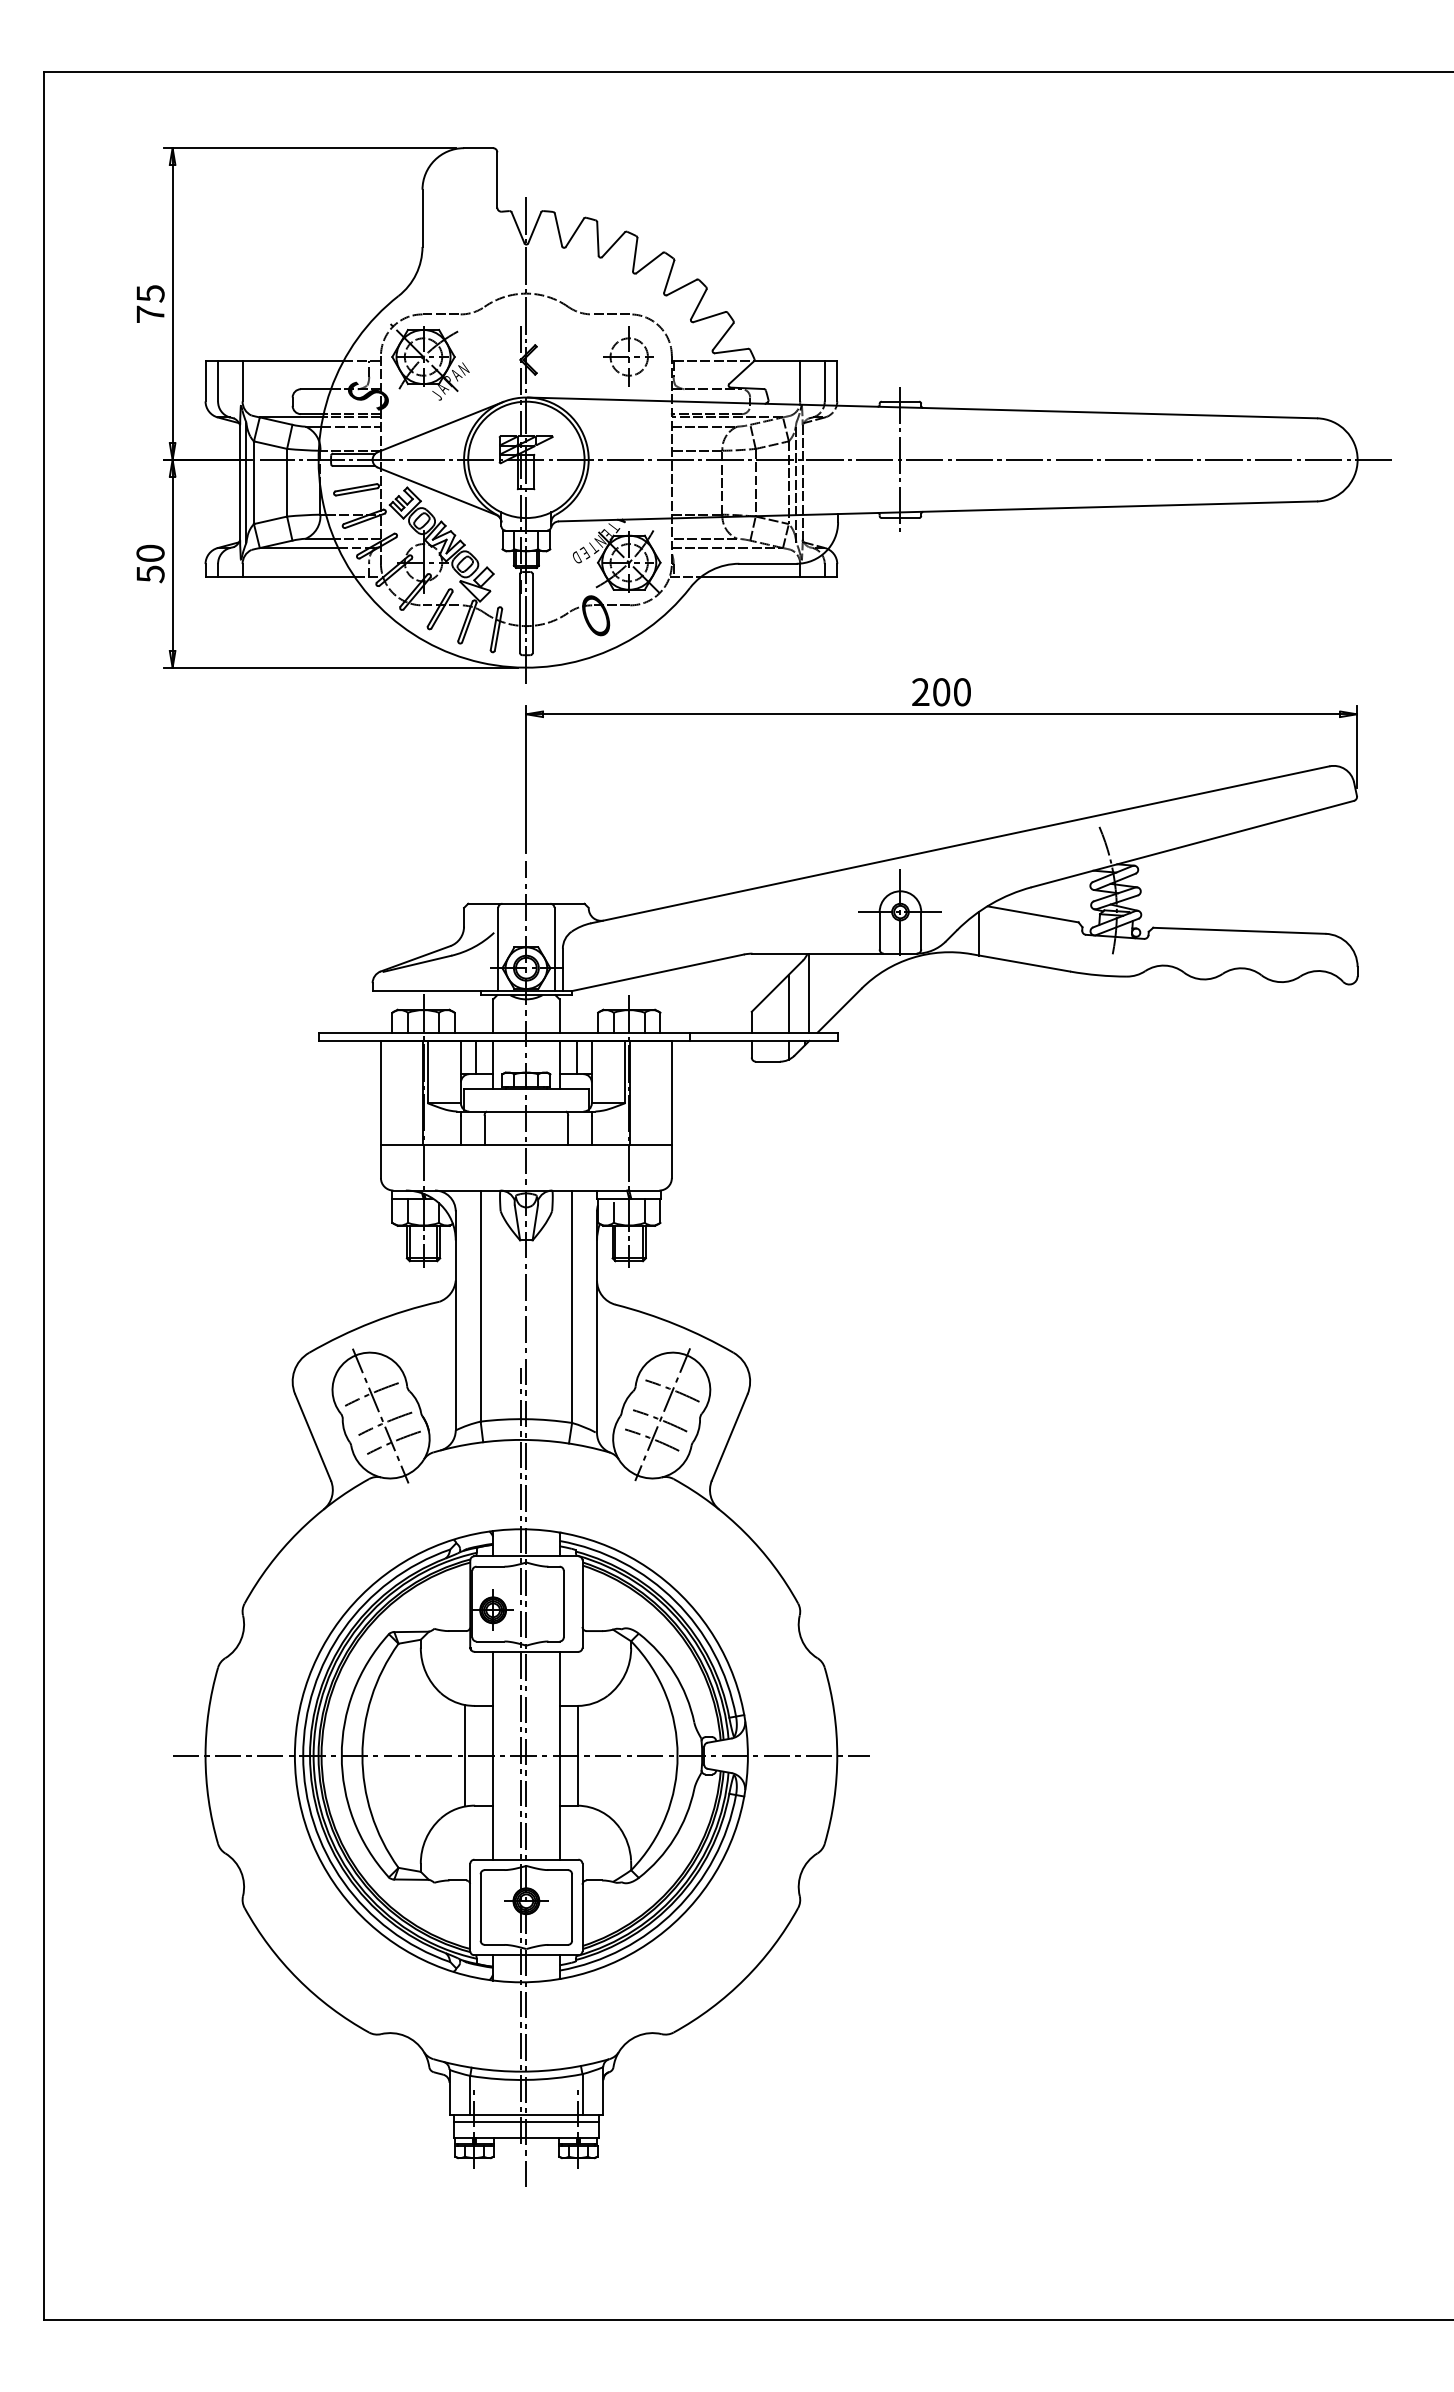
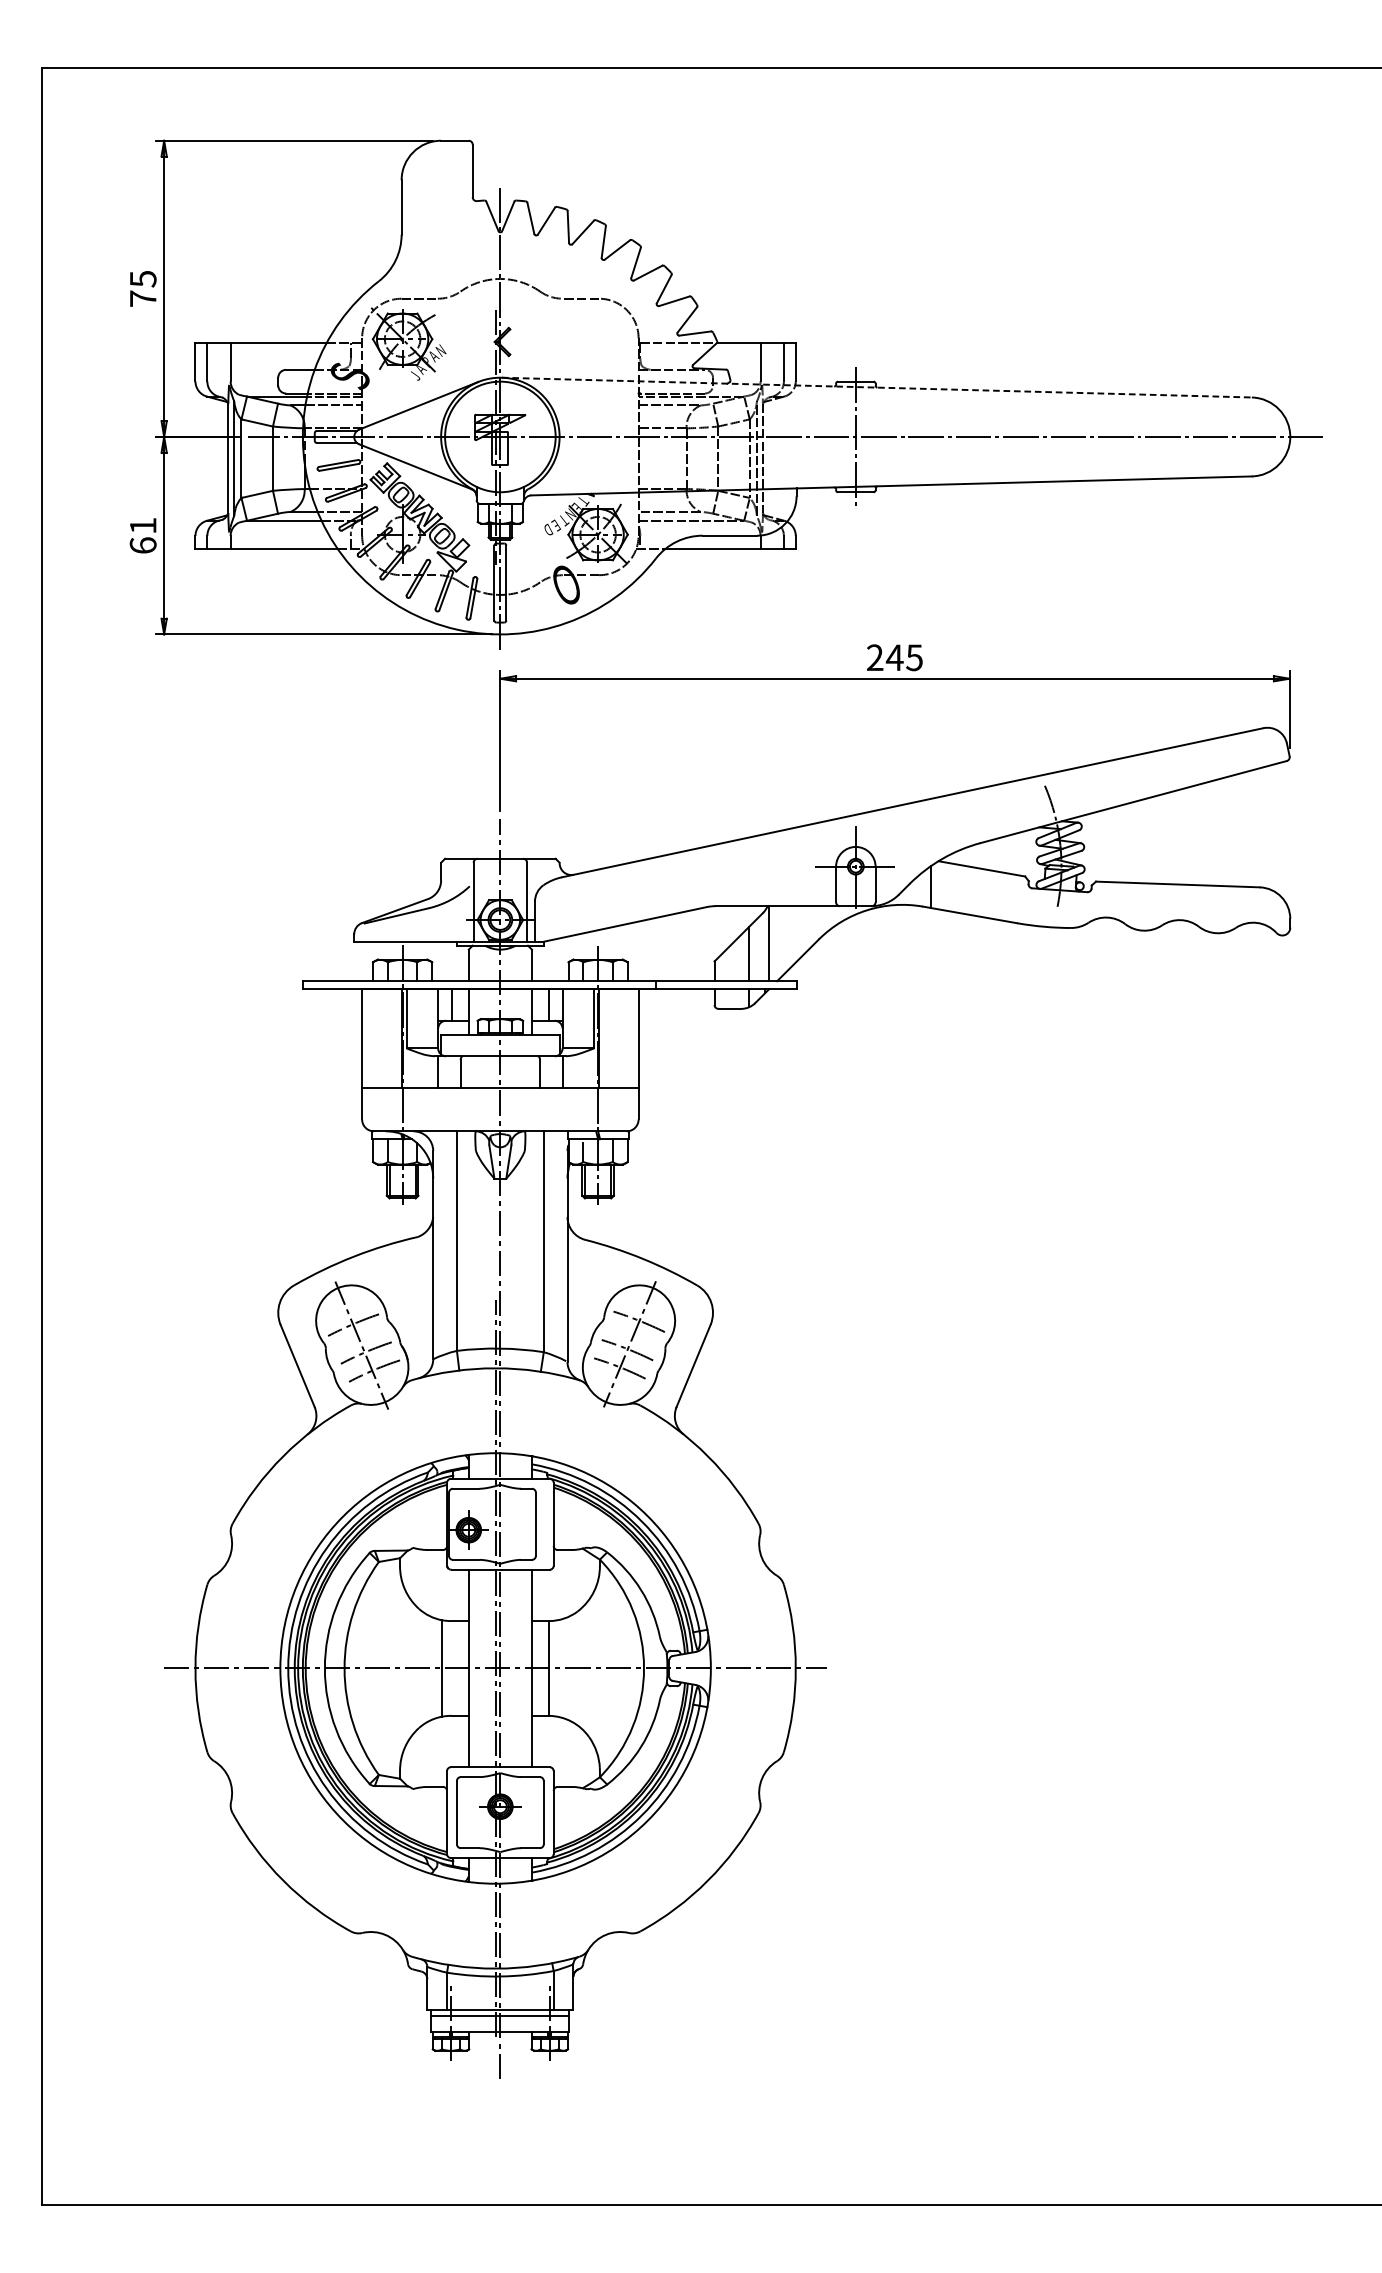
part: (628, 356) -> (597, 338), removed
line: (922, 407) -> (876, 387), solid -> dashed
text: (150, 563) -> (143, 535), 50 -> 61
text: (951, 692) -> (904, 658), 200 -> 245

